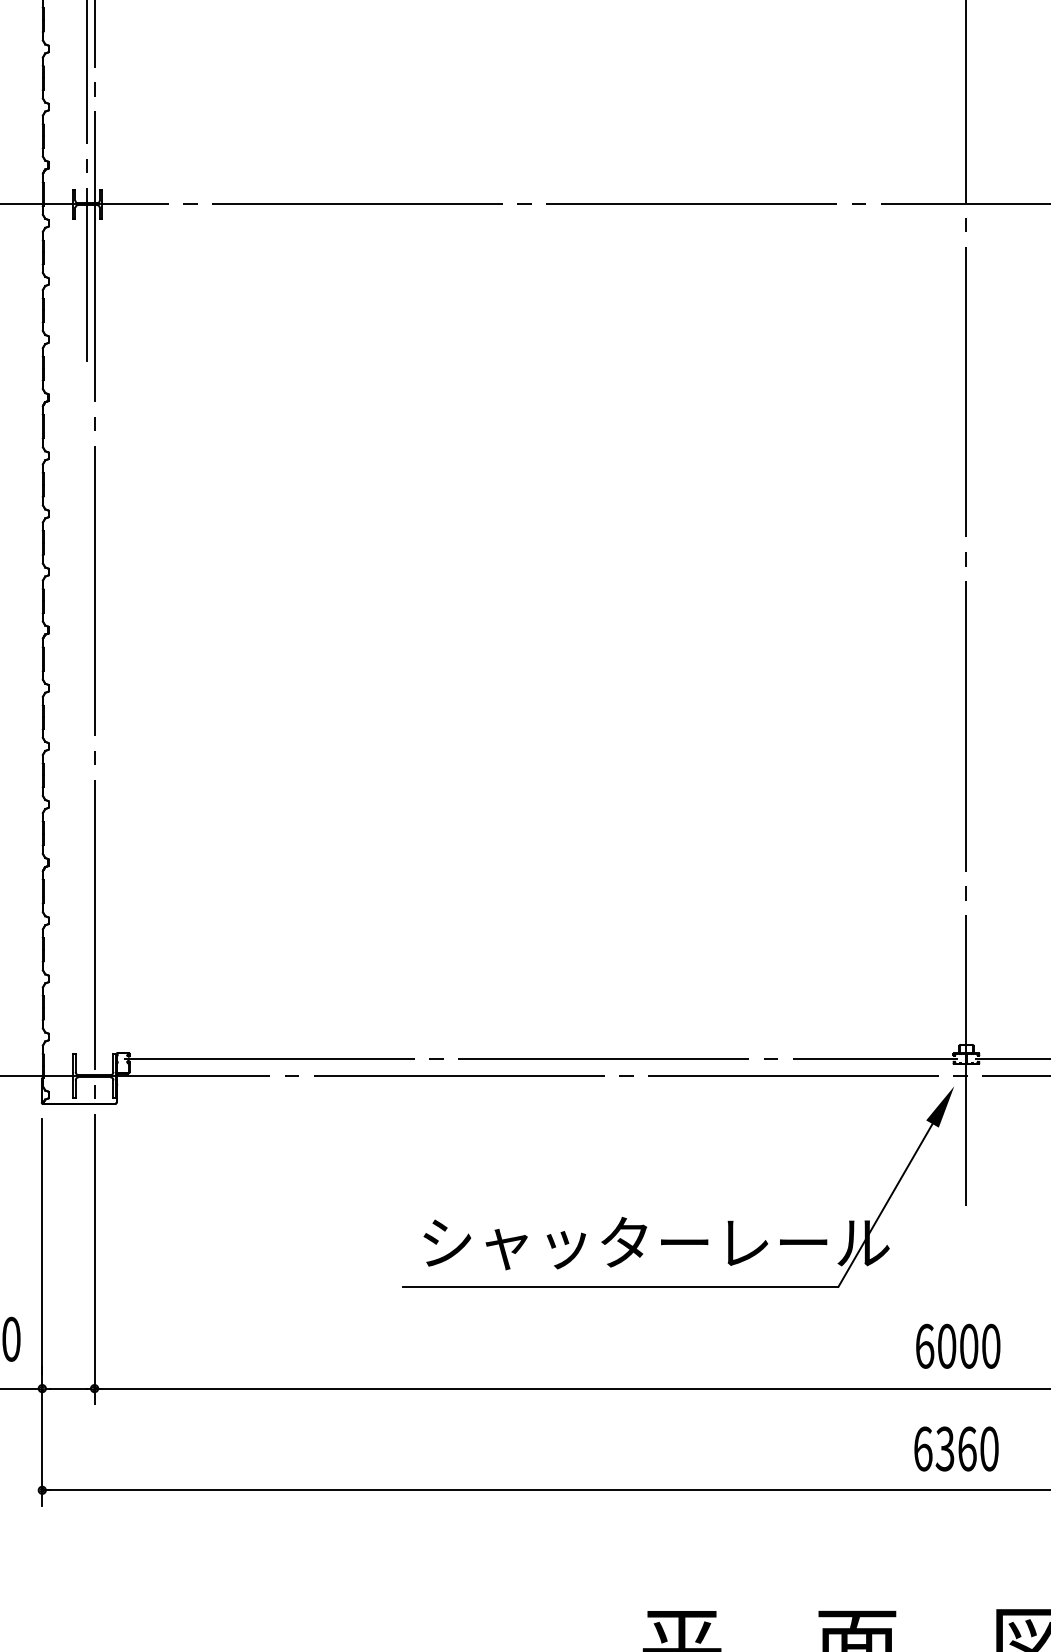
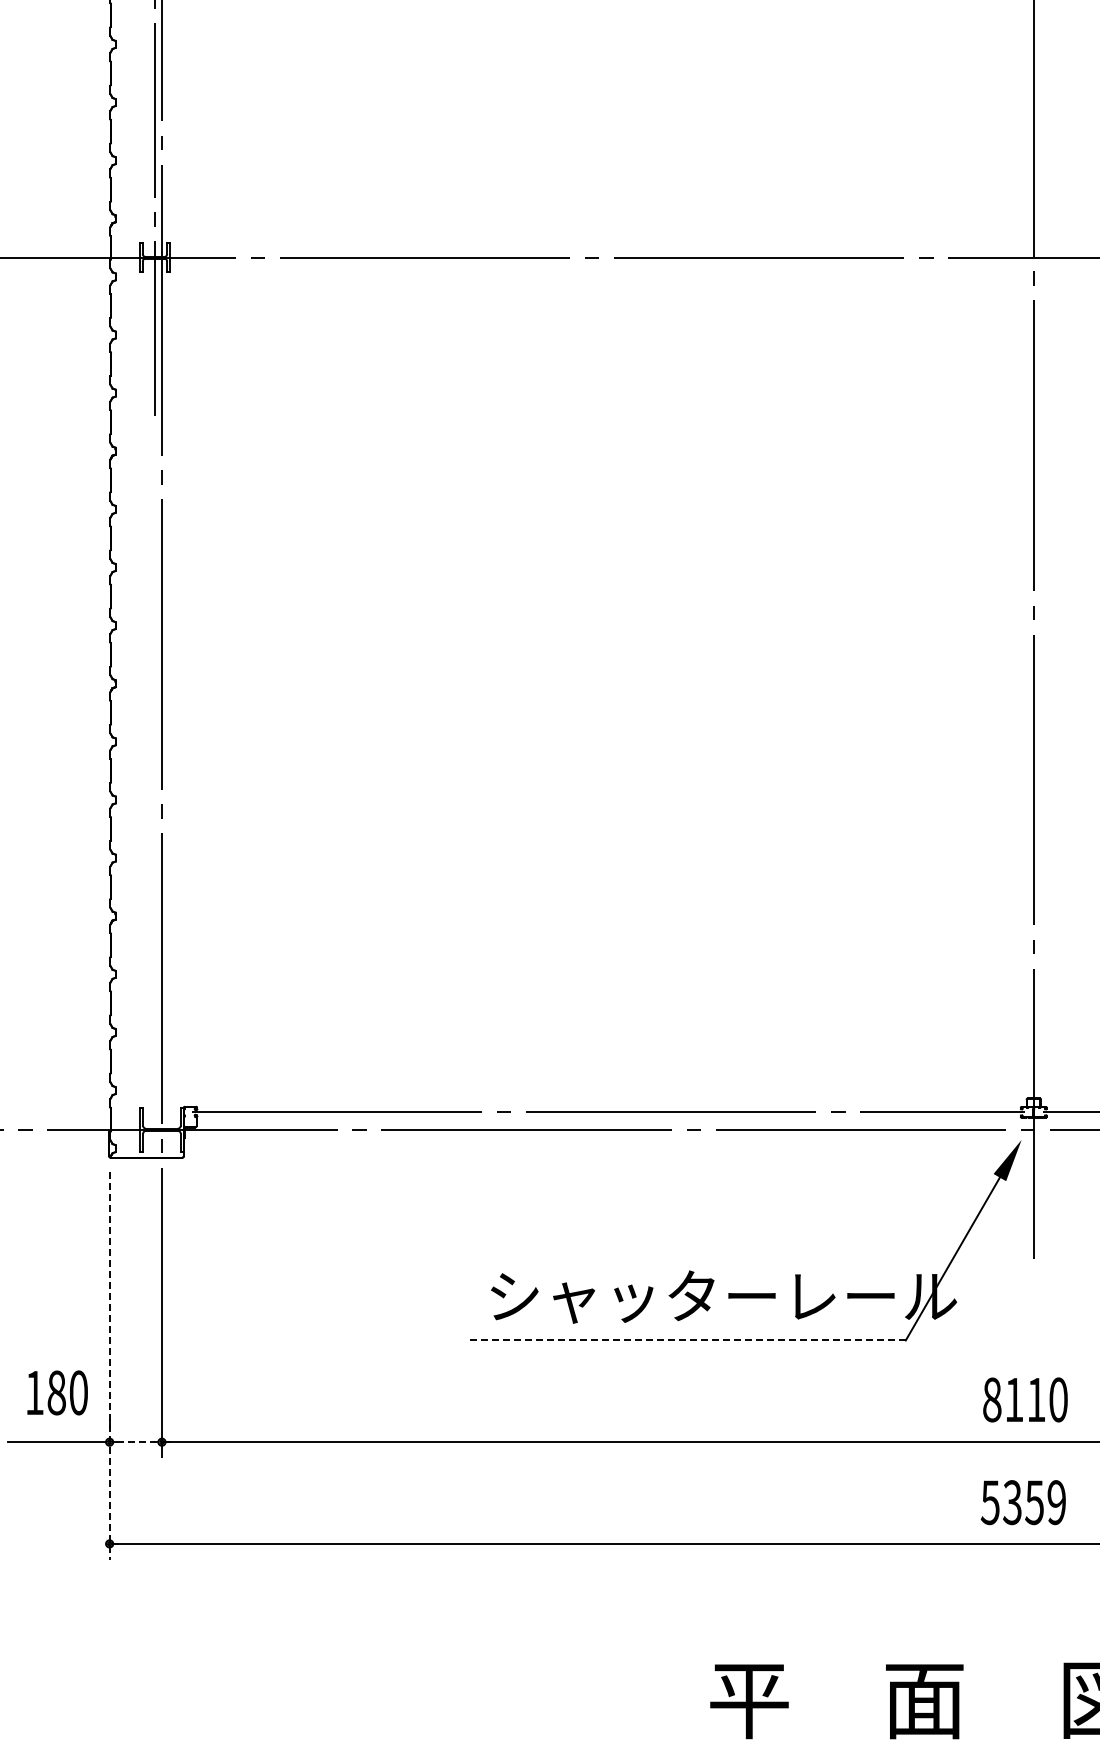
line: (620, 1286) -> (687, 1340), solid -> dashed
line: (42, 1312) -> (109, 1366), solid -> dashed
text: (947, 1345) -> (1014, 1399), 6000 -> 8110
line: (68, 1388) -> (135, 1442), solid -> dashed
text: (955, 1448) -> (1022, 1502), 6360 -> 5359

